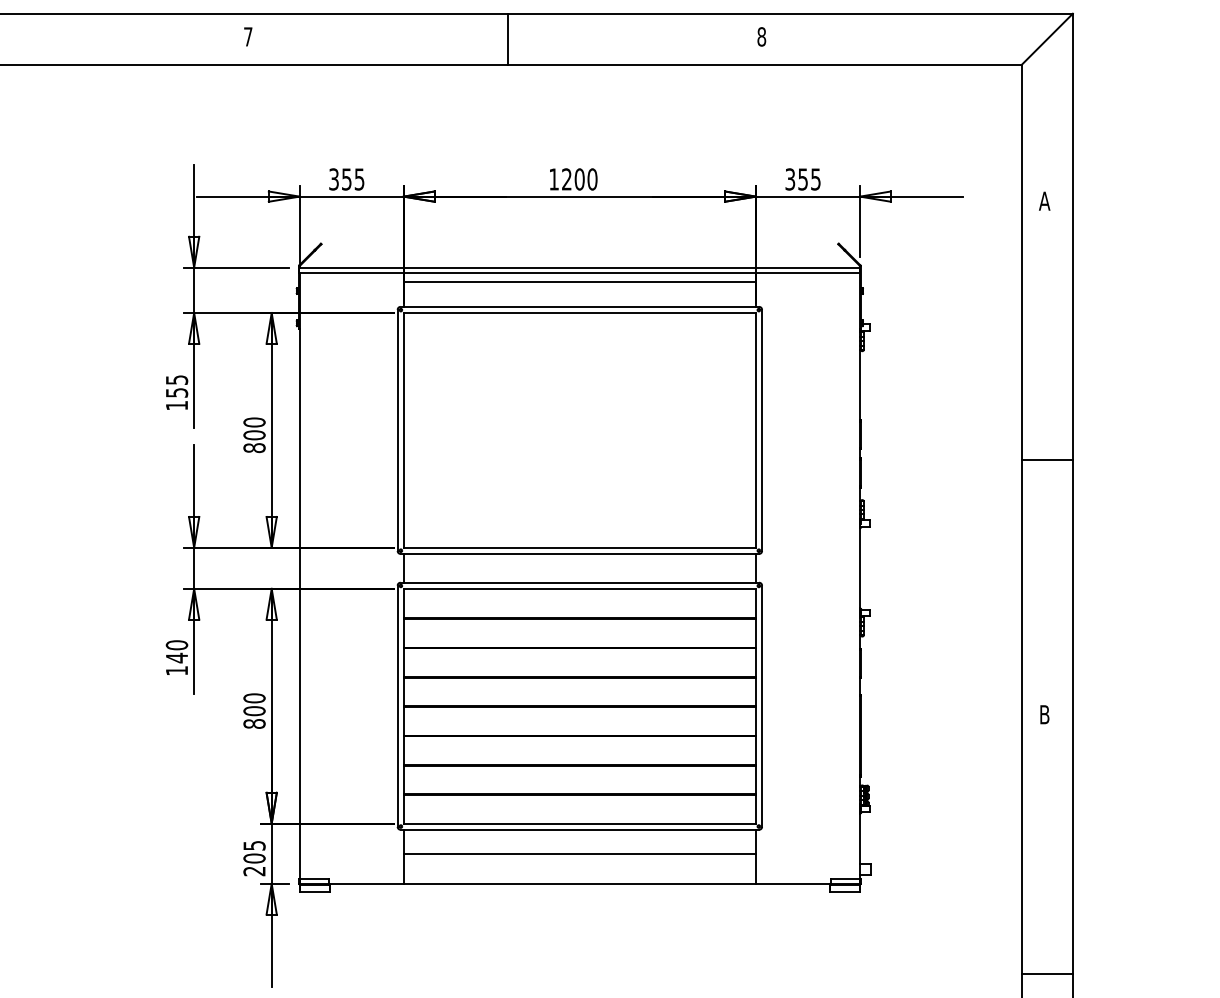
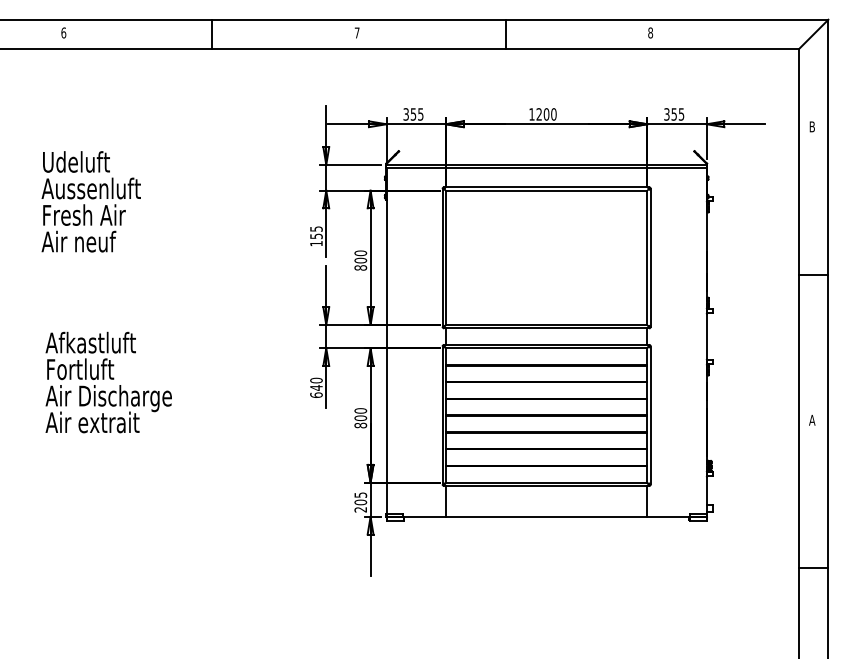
text: (1045, 200) -> (812, 126), A -> B
line: (579, 282) -> (546, 173), removed
text: (177, 669) -> (316, 394), 140 -> 640
text: (1045, 713) -> (812, 419), B -> A
line: (579, 855) -> (546, 500), removed

